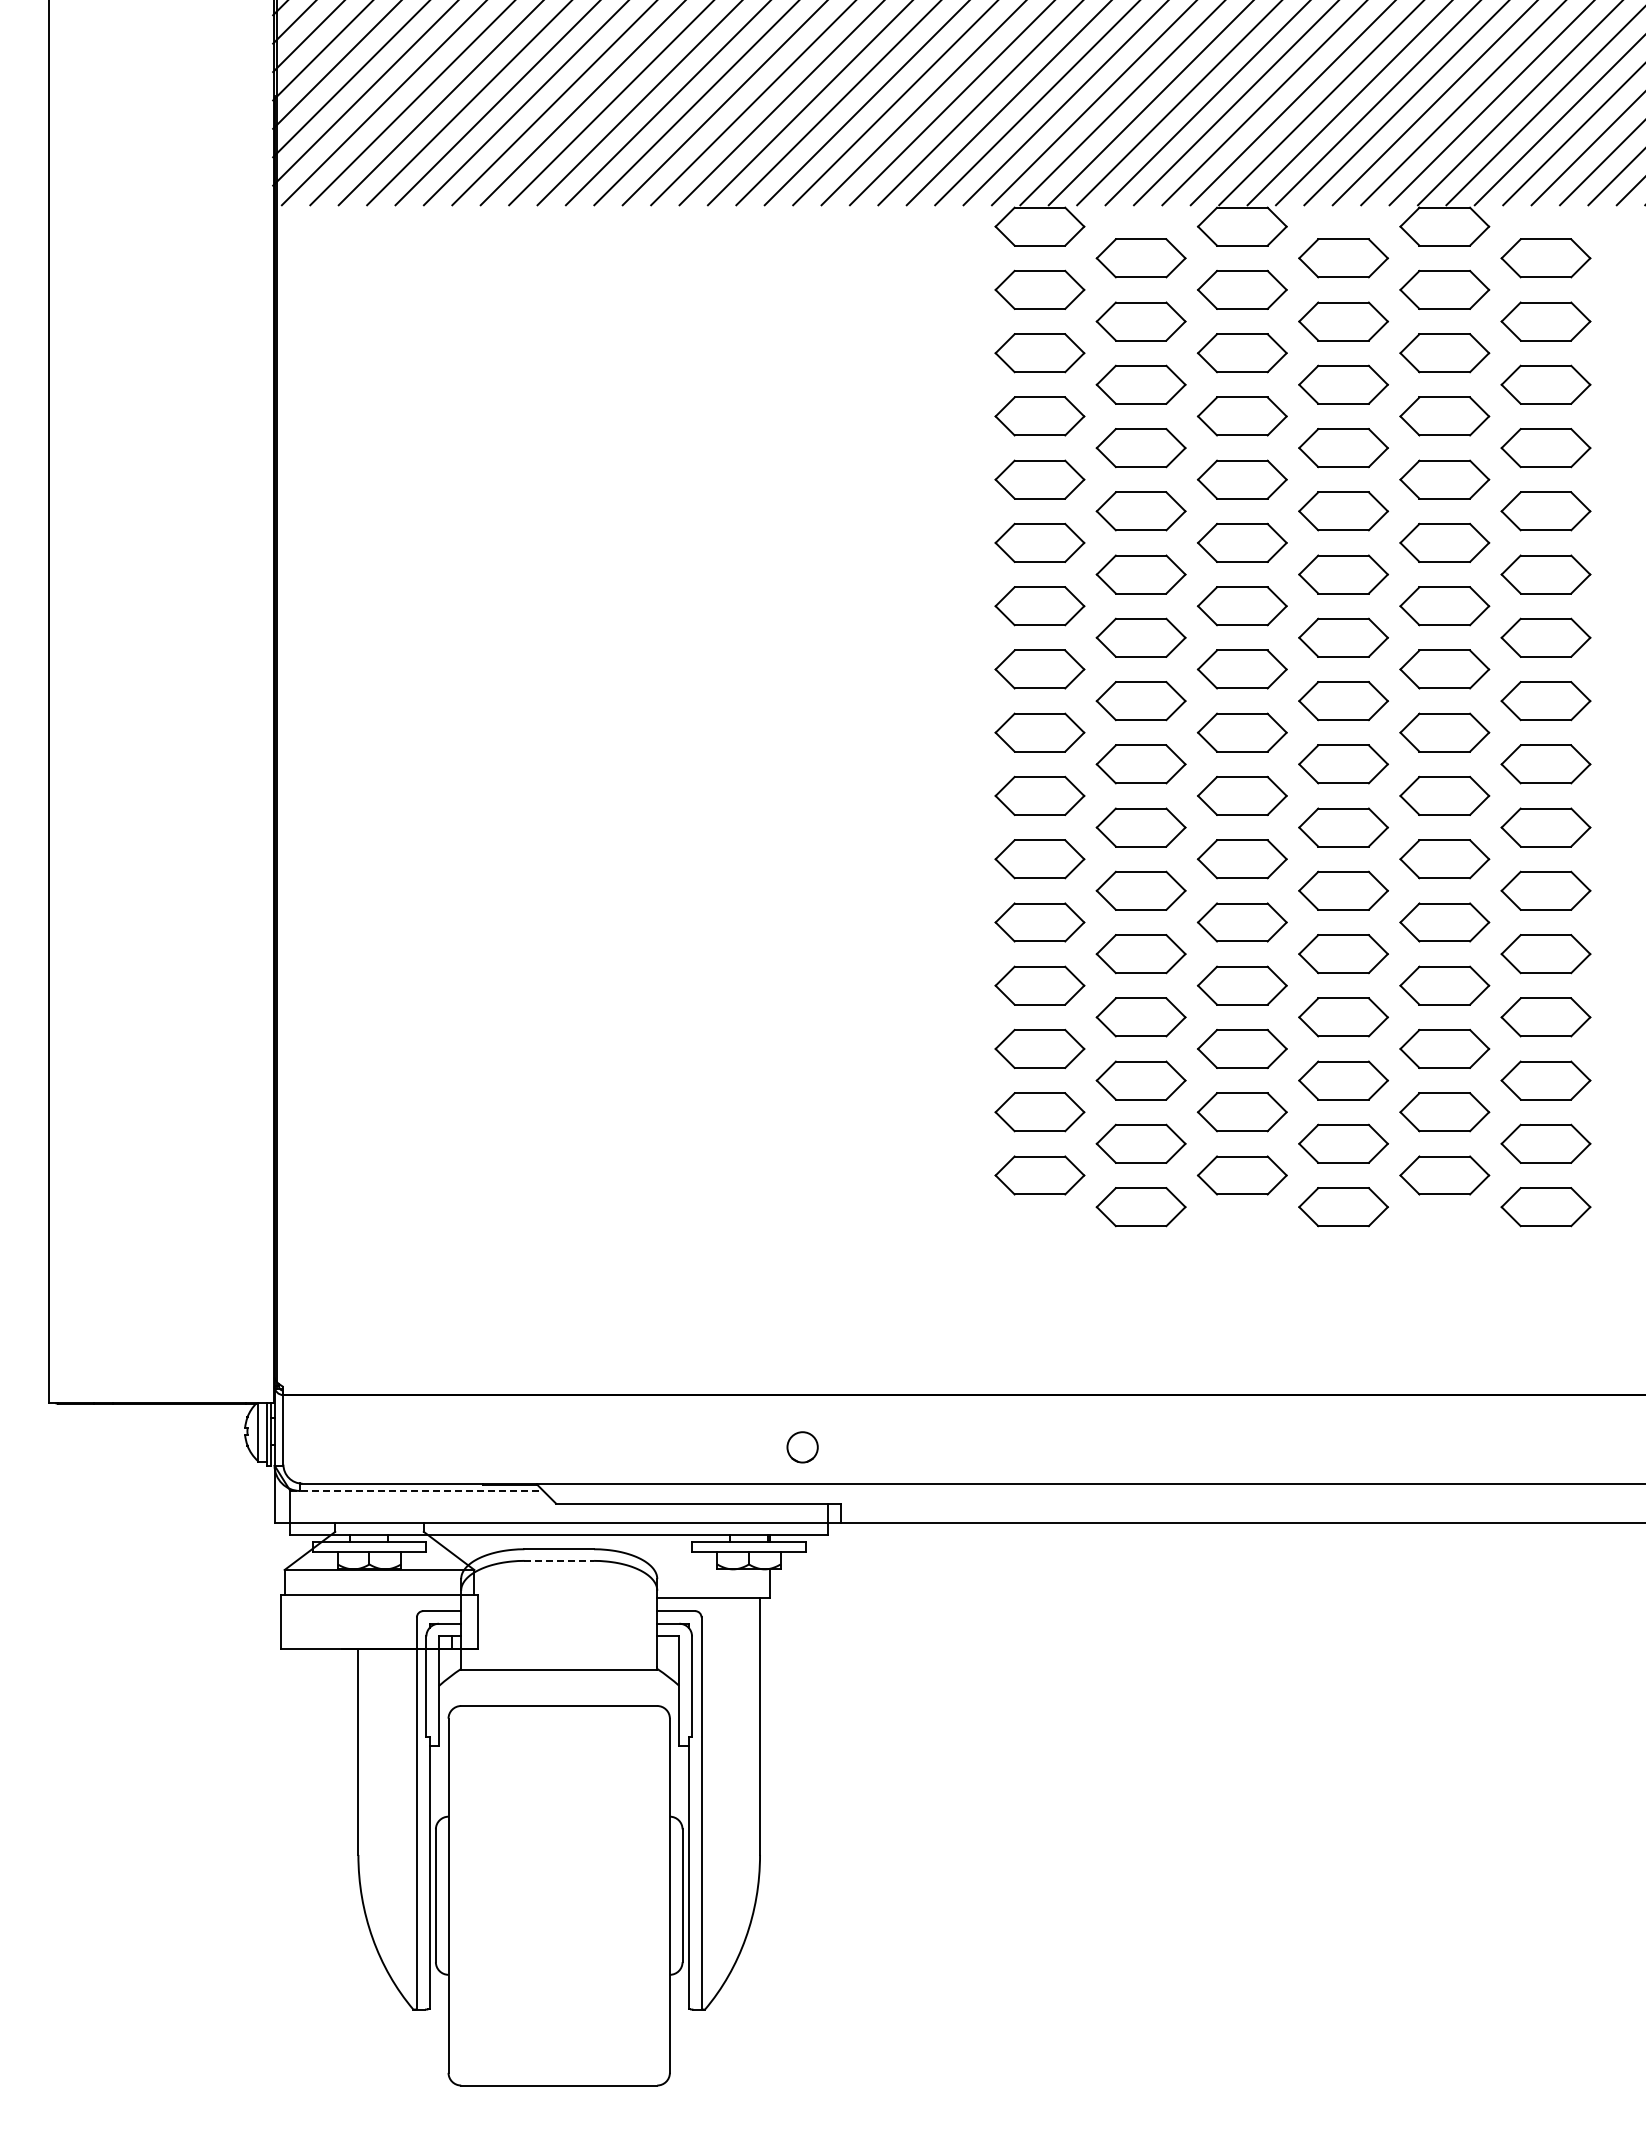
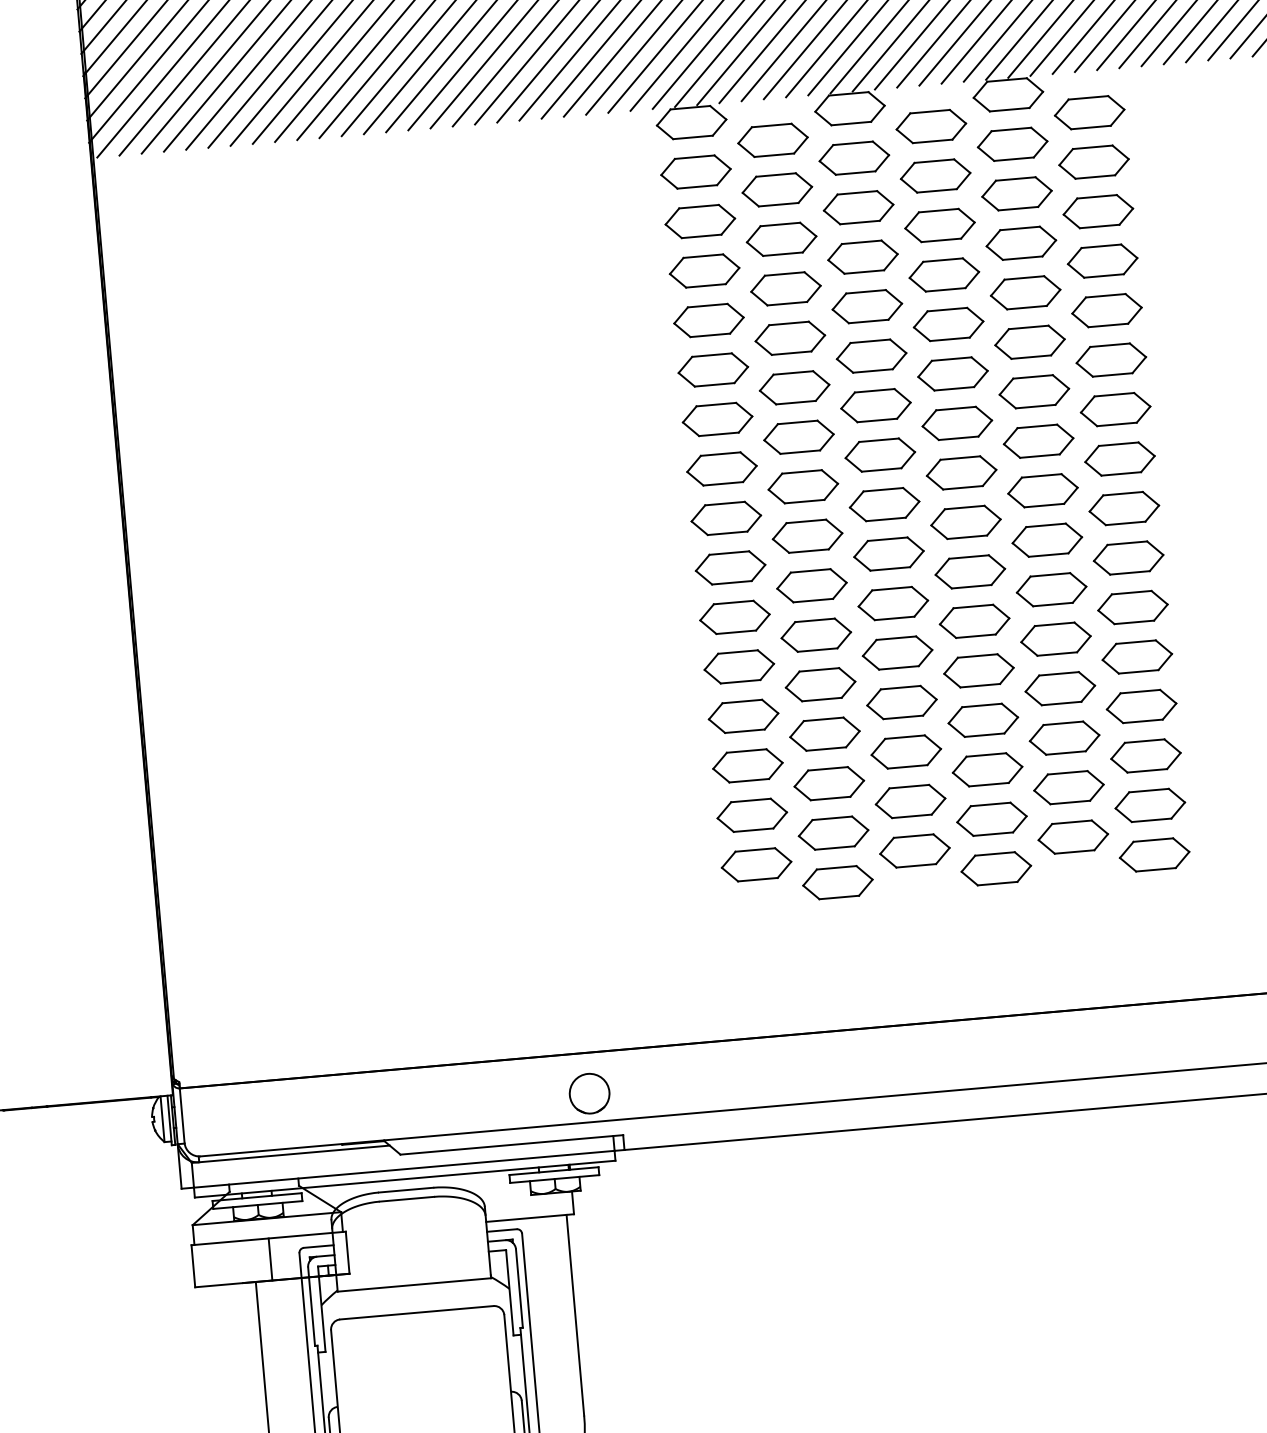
circle: (802, 1447) -> (589, 1093), size x1.67
line: (416, 1490) -> (290, 1153), dashed -> solid
line: (559, 1560) -> (407, 1198), dashed -> solid
line: (379, 1622) -> (270, 1259), added

